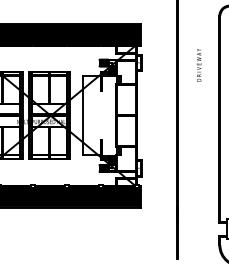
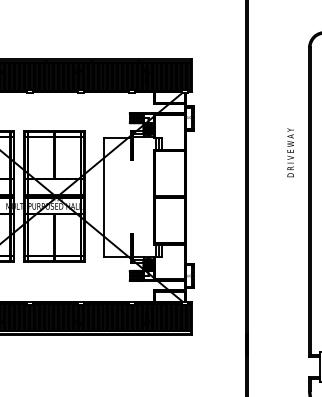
text: (199, 65) -> (291, 153), moved

